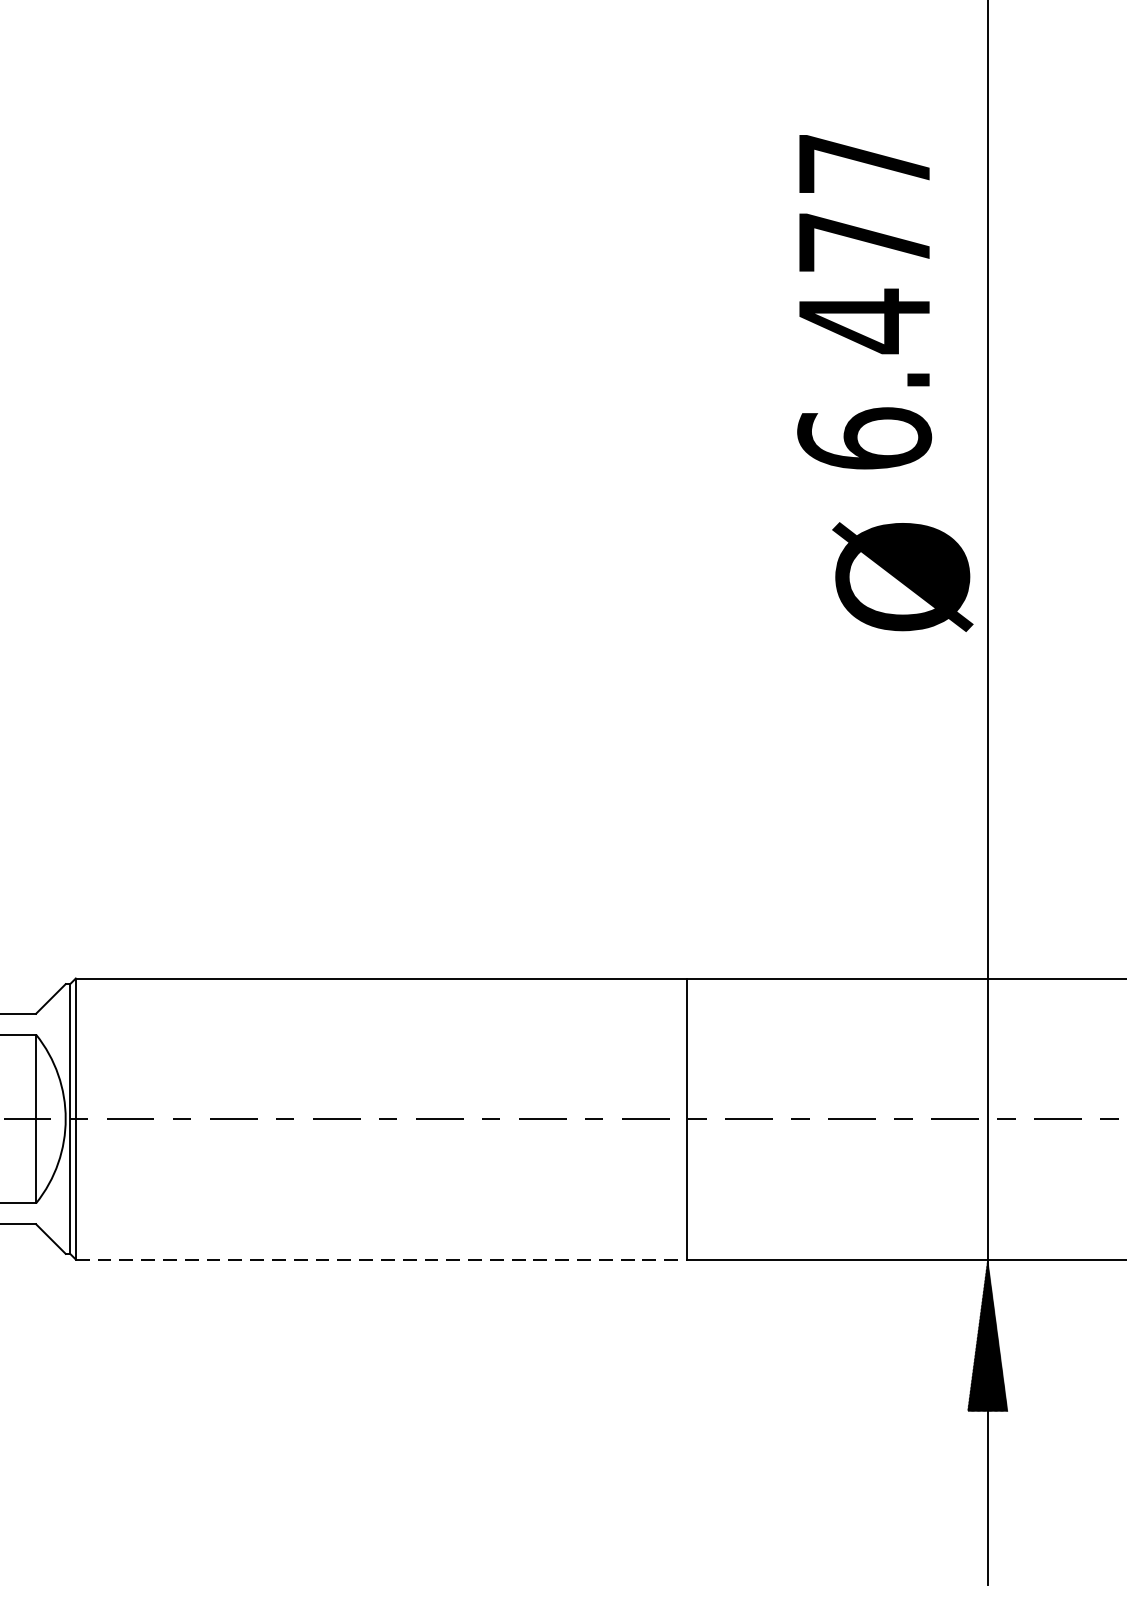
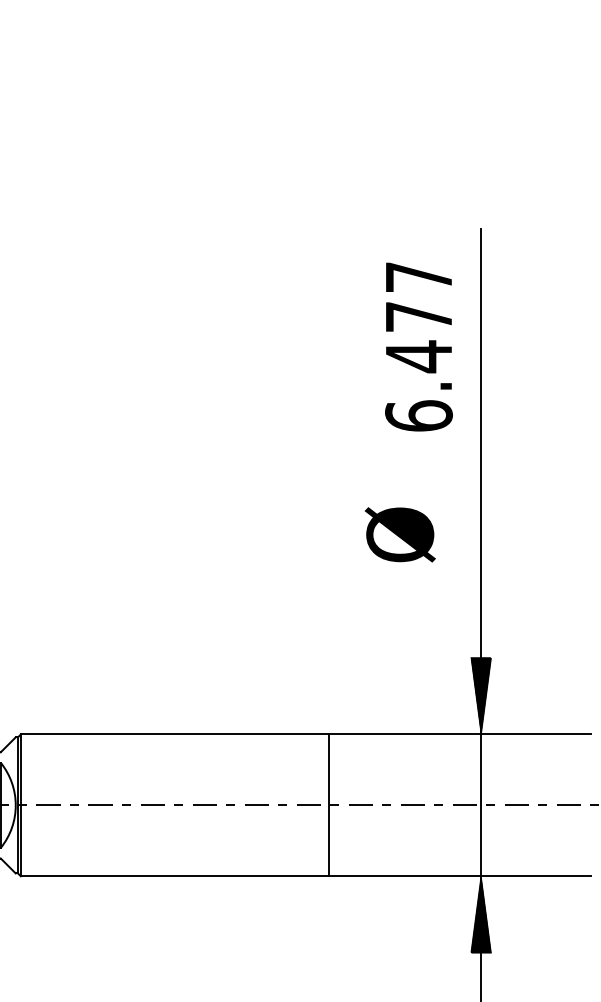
text: (863, 300) -> (418, 346), moved
text: (901, 576) -> (399, 534), moved
hatch: (988, 901) -> (481, 695), added
line: (382, 1259) -> (175, 876), dashed -> solid

